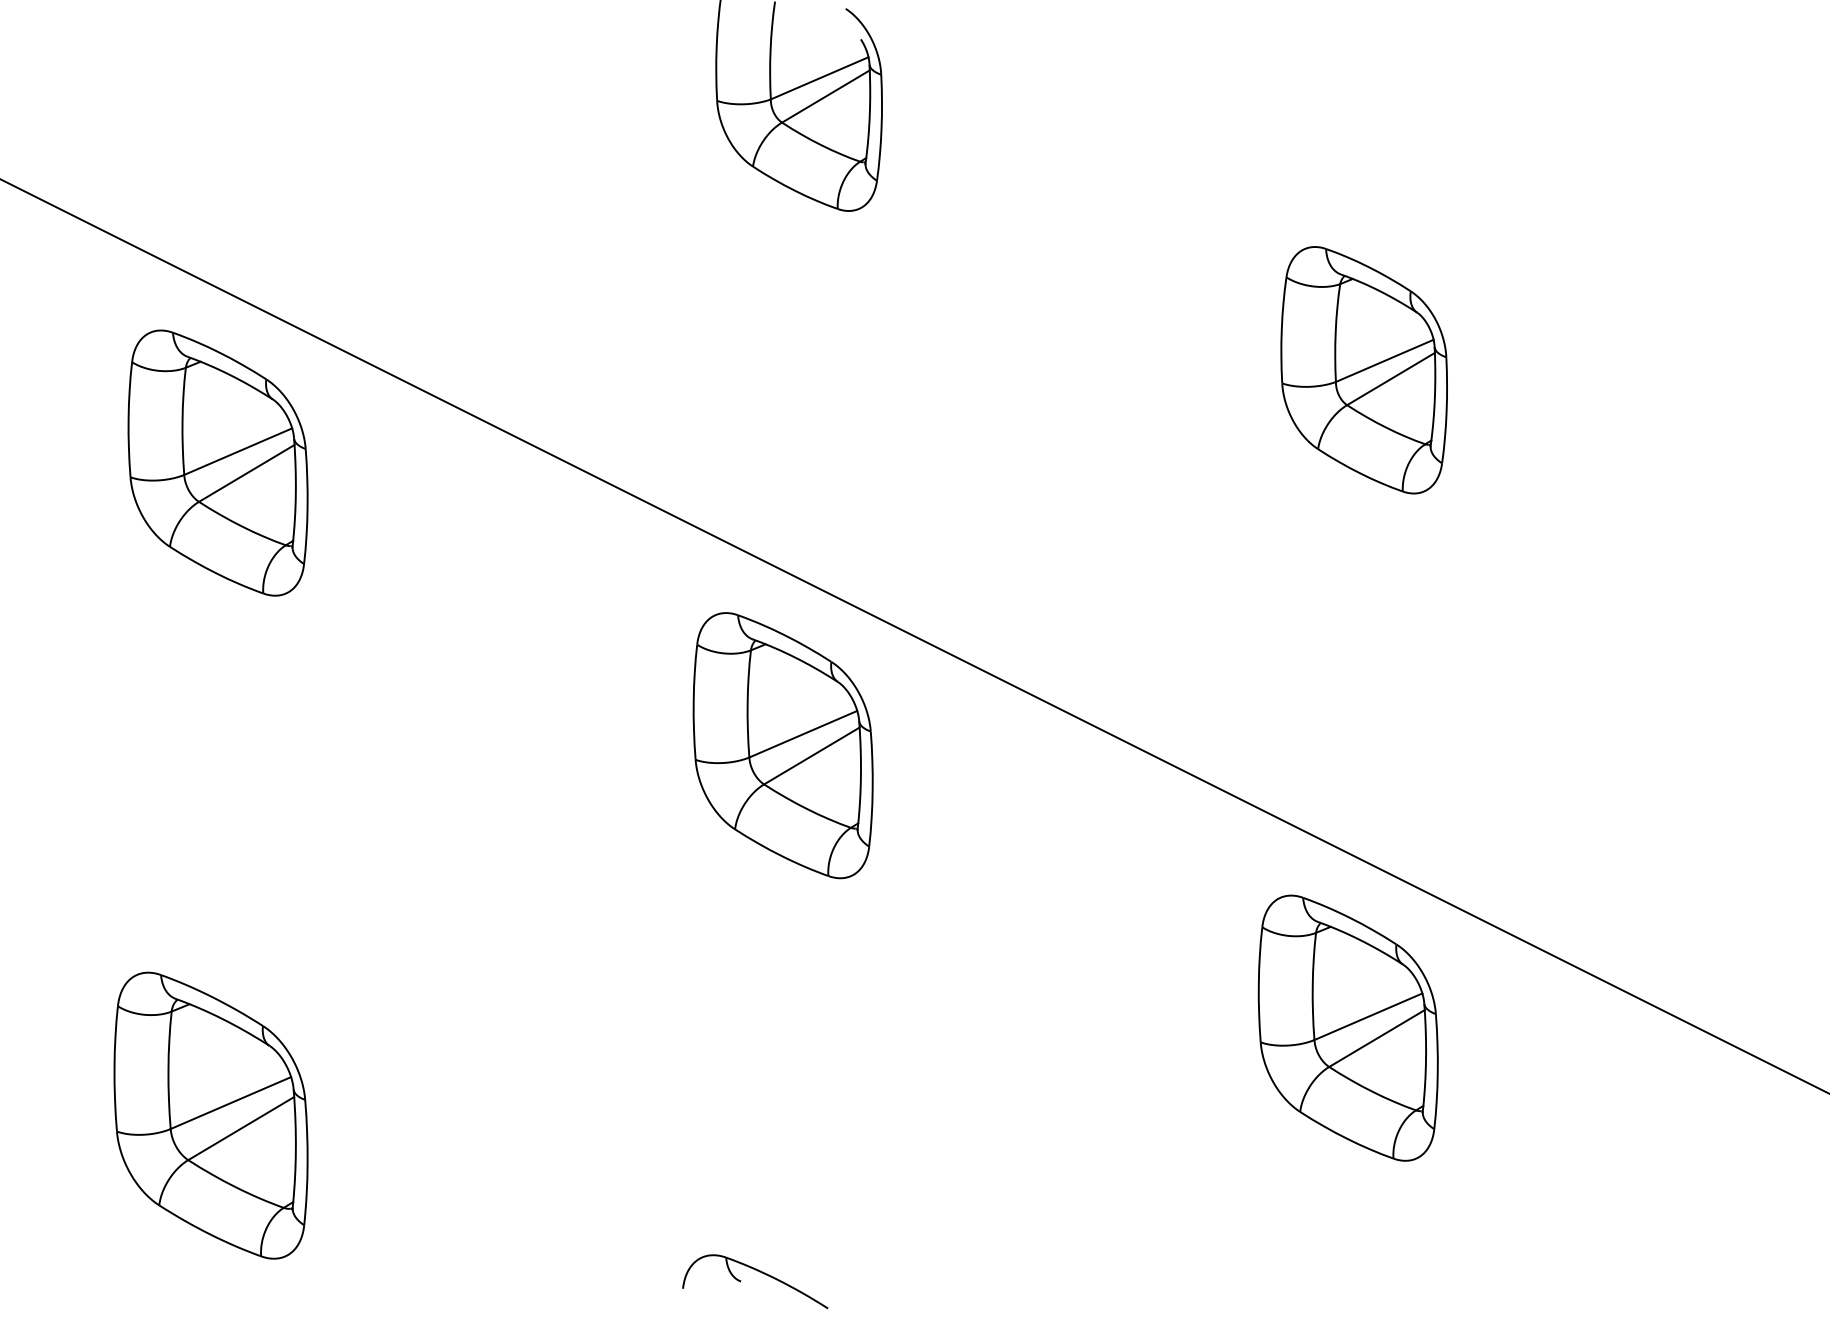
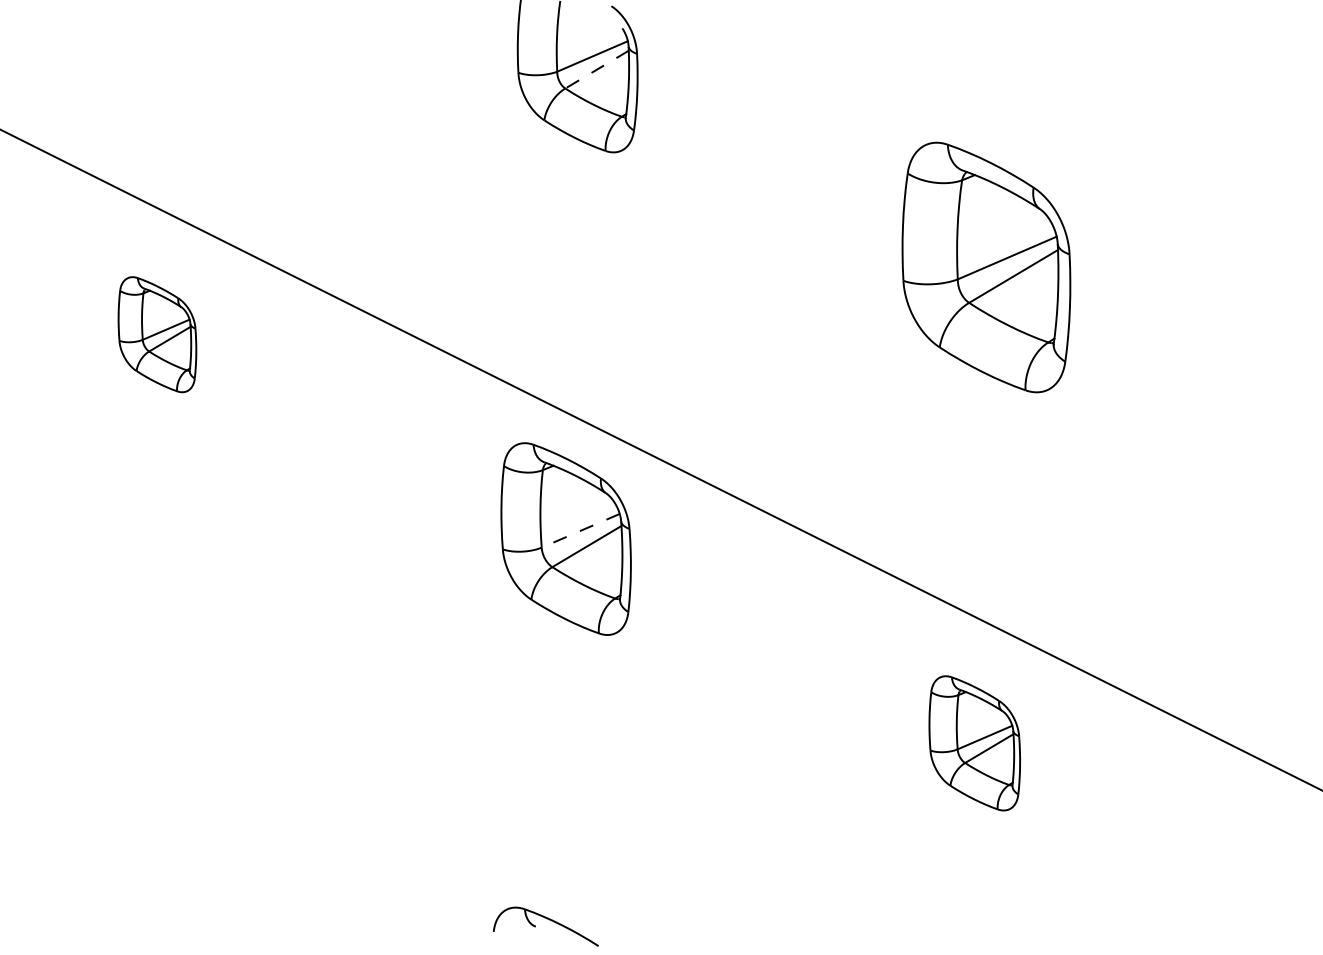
line: (825, 96) -> (596, 69), solid -> dashed
part: (1363, 370) -> (985, 267), size x1.4
part: (217, 462) -> (157, 334), size x0.6
line: (803, 734) -> (580, 531), solid -> dashed
part: (1347, 1027) -> (974, 742), size x0.7
part: (210, 1115) -> (152, 806), removed

